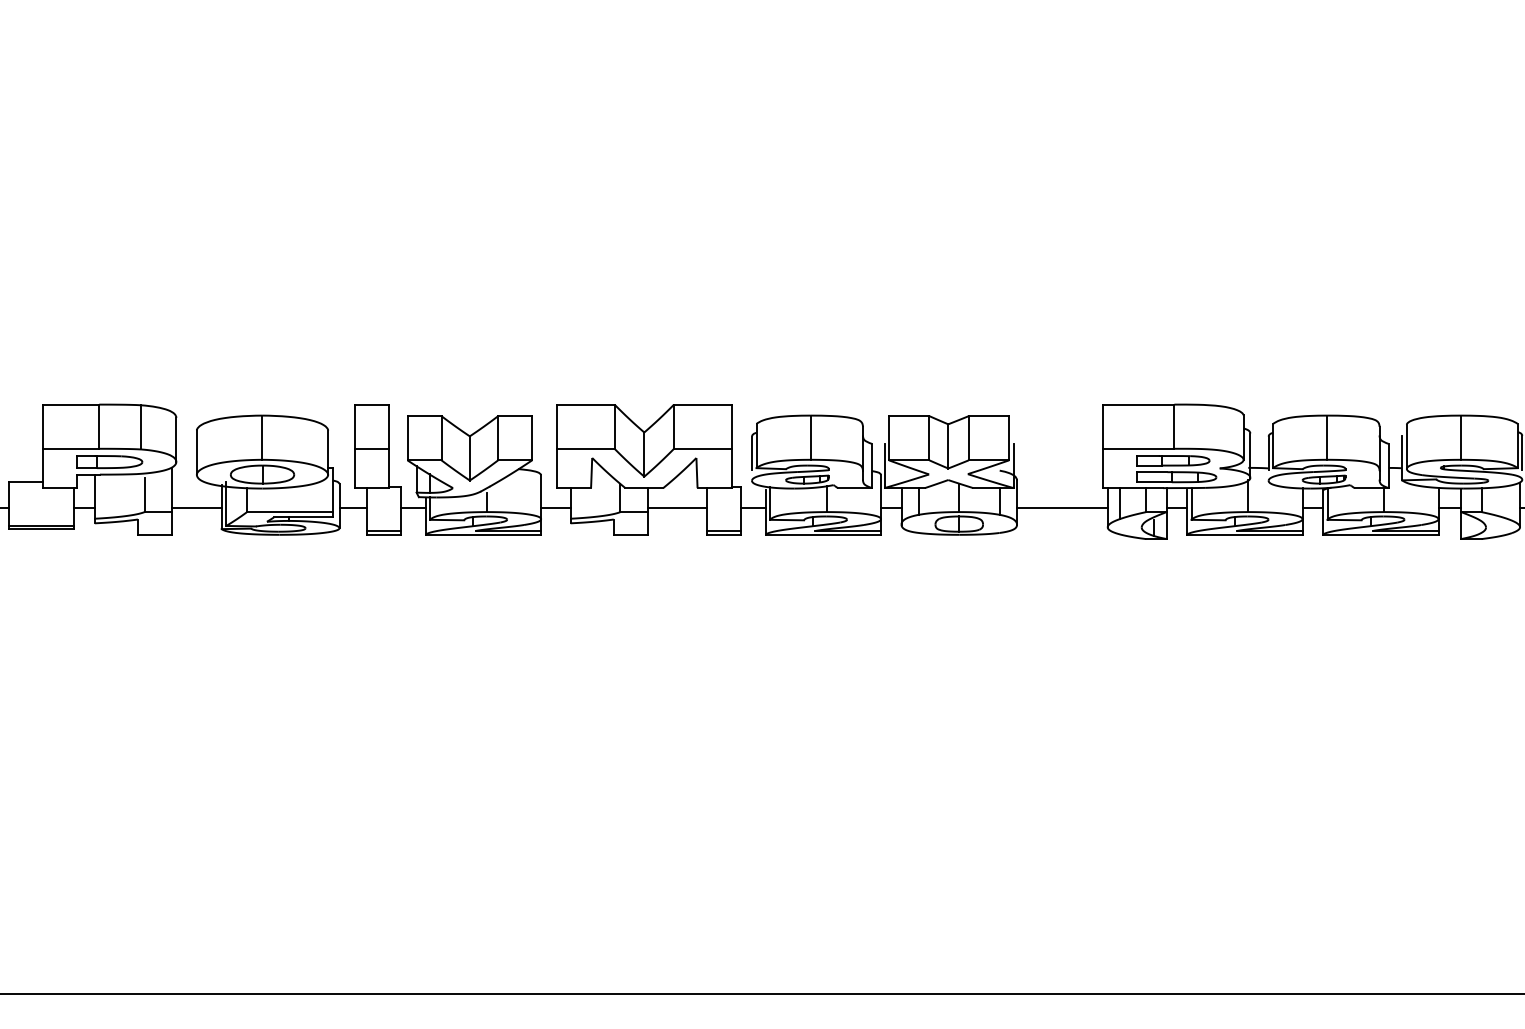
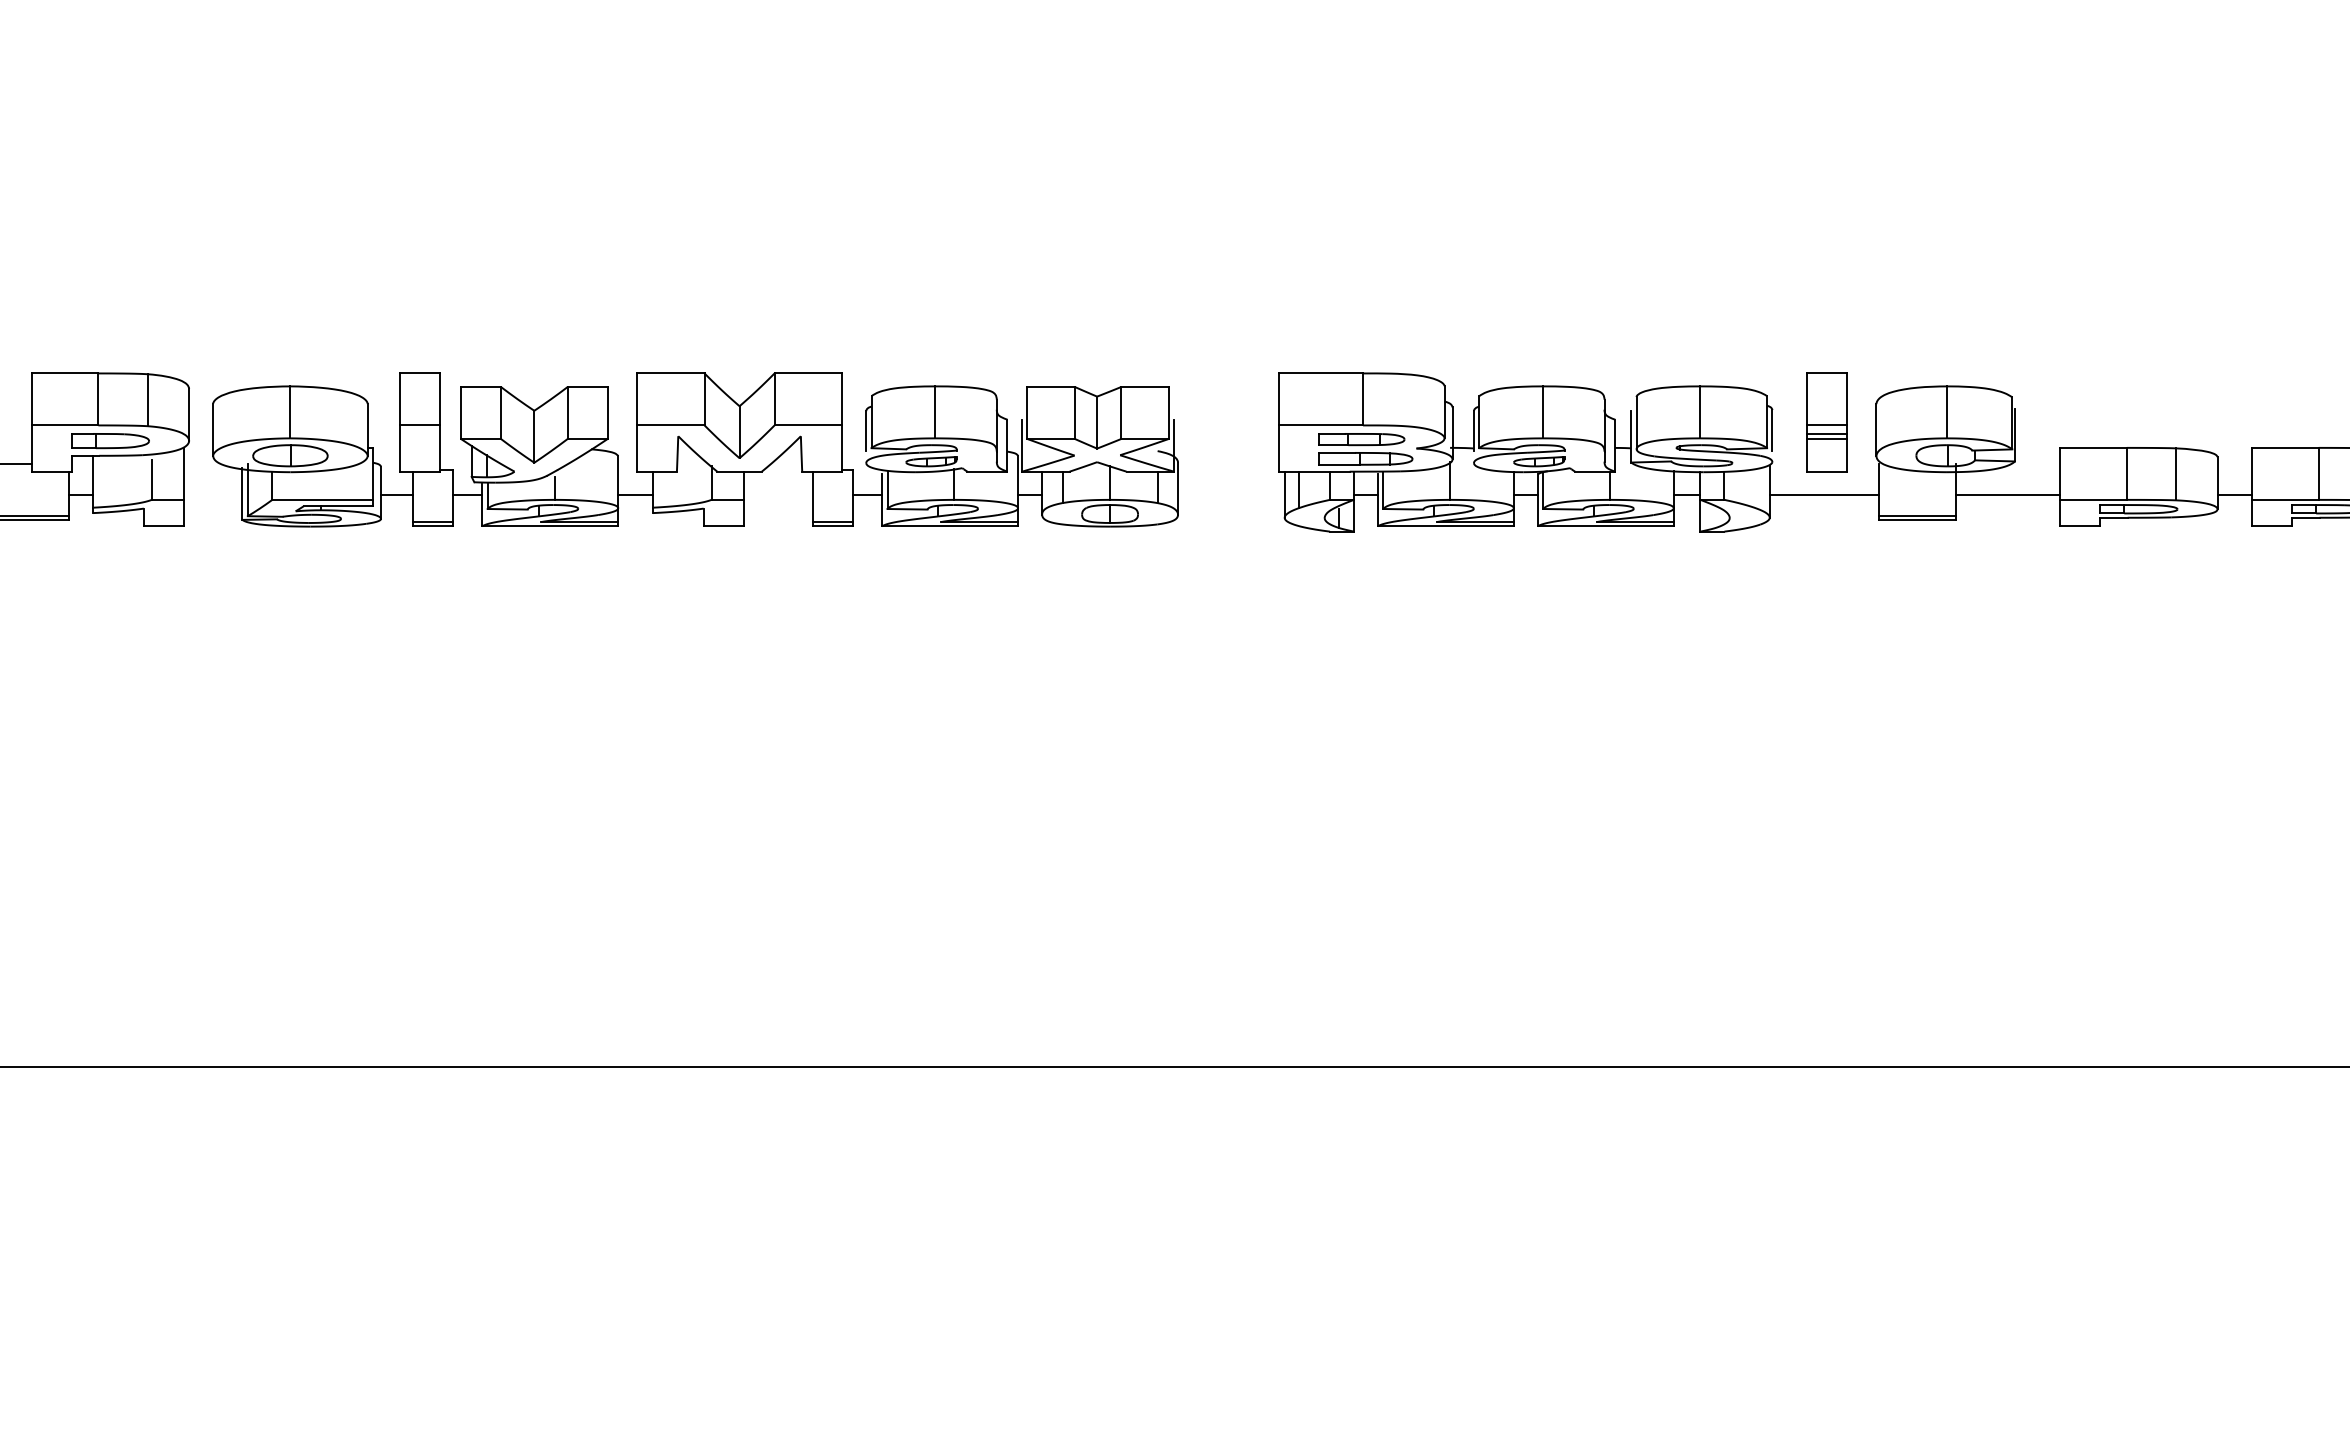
line: (196, 507) -> (212, 494), removed
line: (676, 507) -> (777, 494), removed
line: (1062, 507) -> (1231, 494), removed

